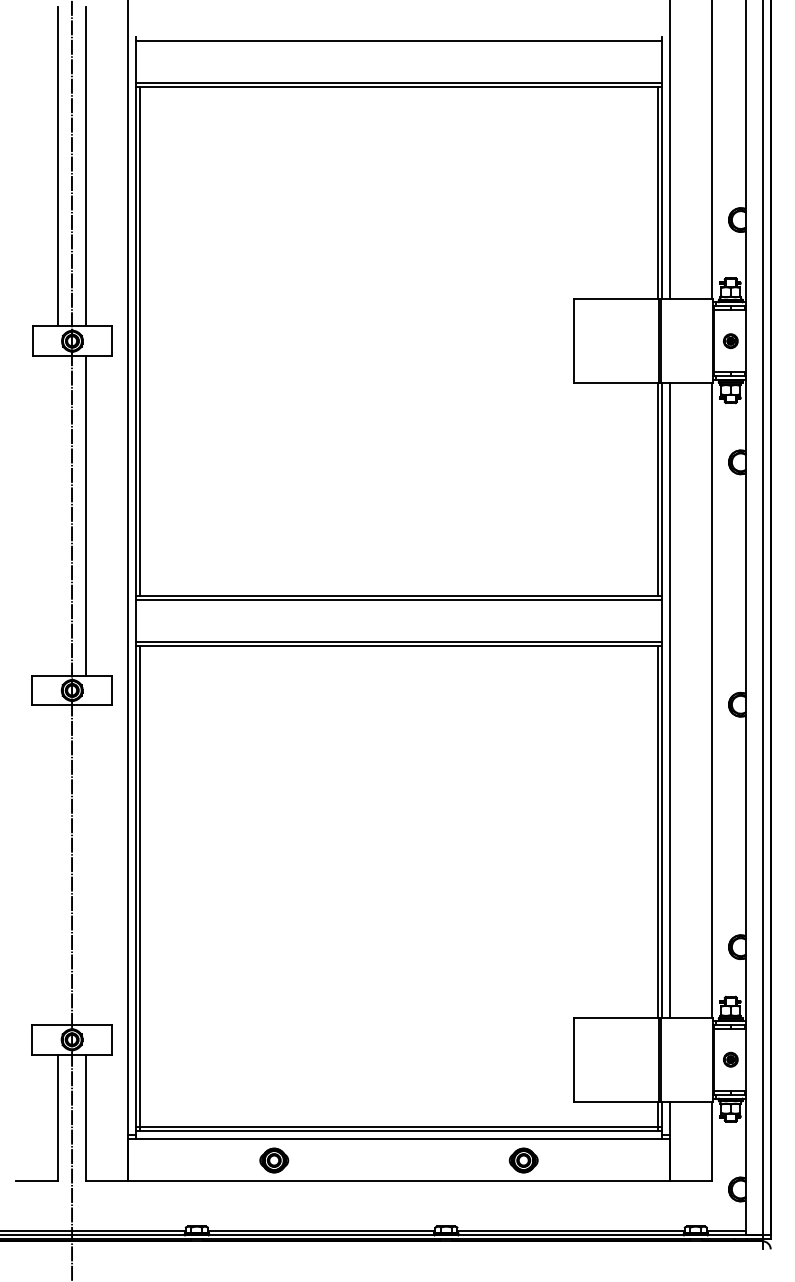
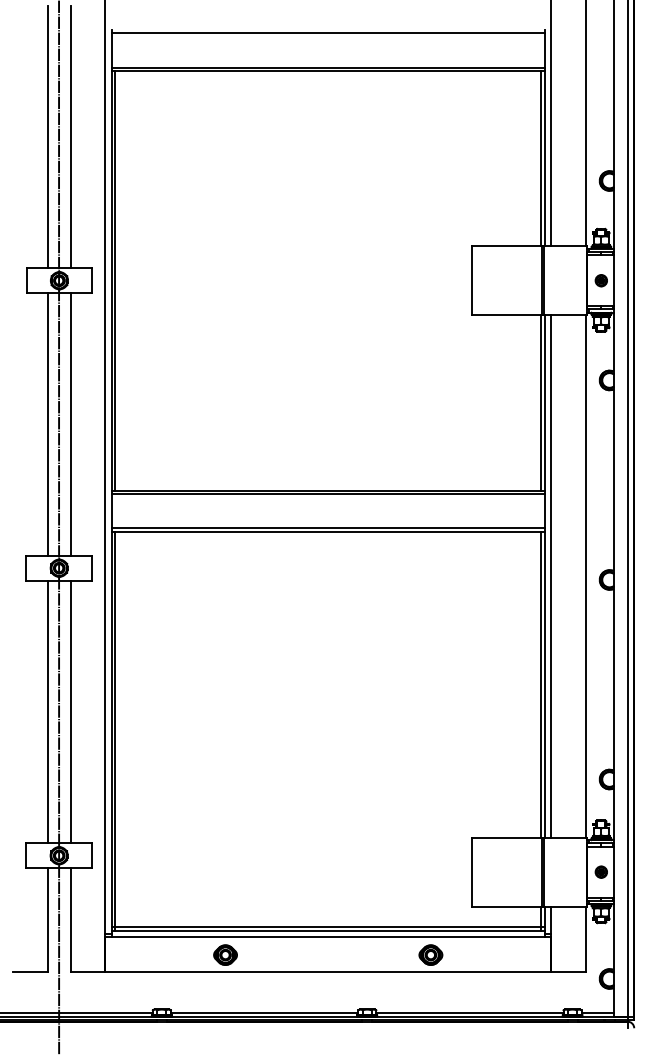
line: (57, 515) -> (47, 424), added
line: (57, 864) -> (47, 711), added
line: (85, 864) -> (70, 711), added

